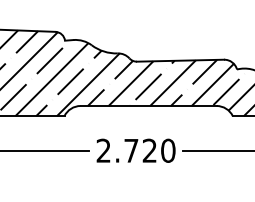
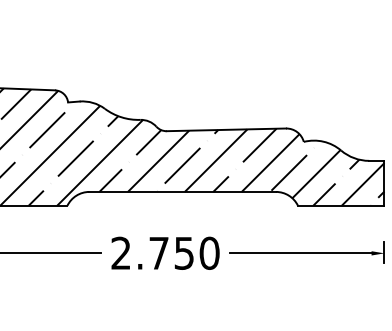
text: (149, 150) -> (183, 252), 2.720 -> 2.750

